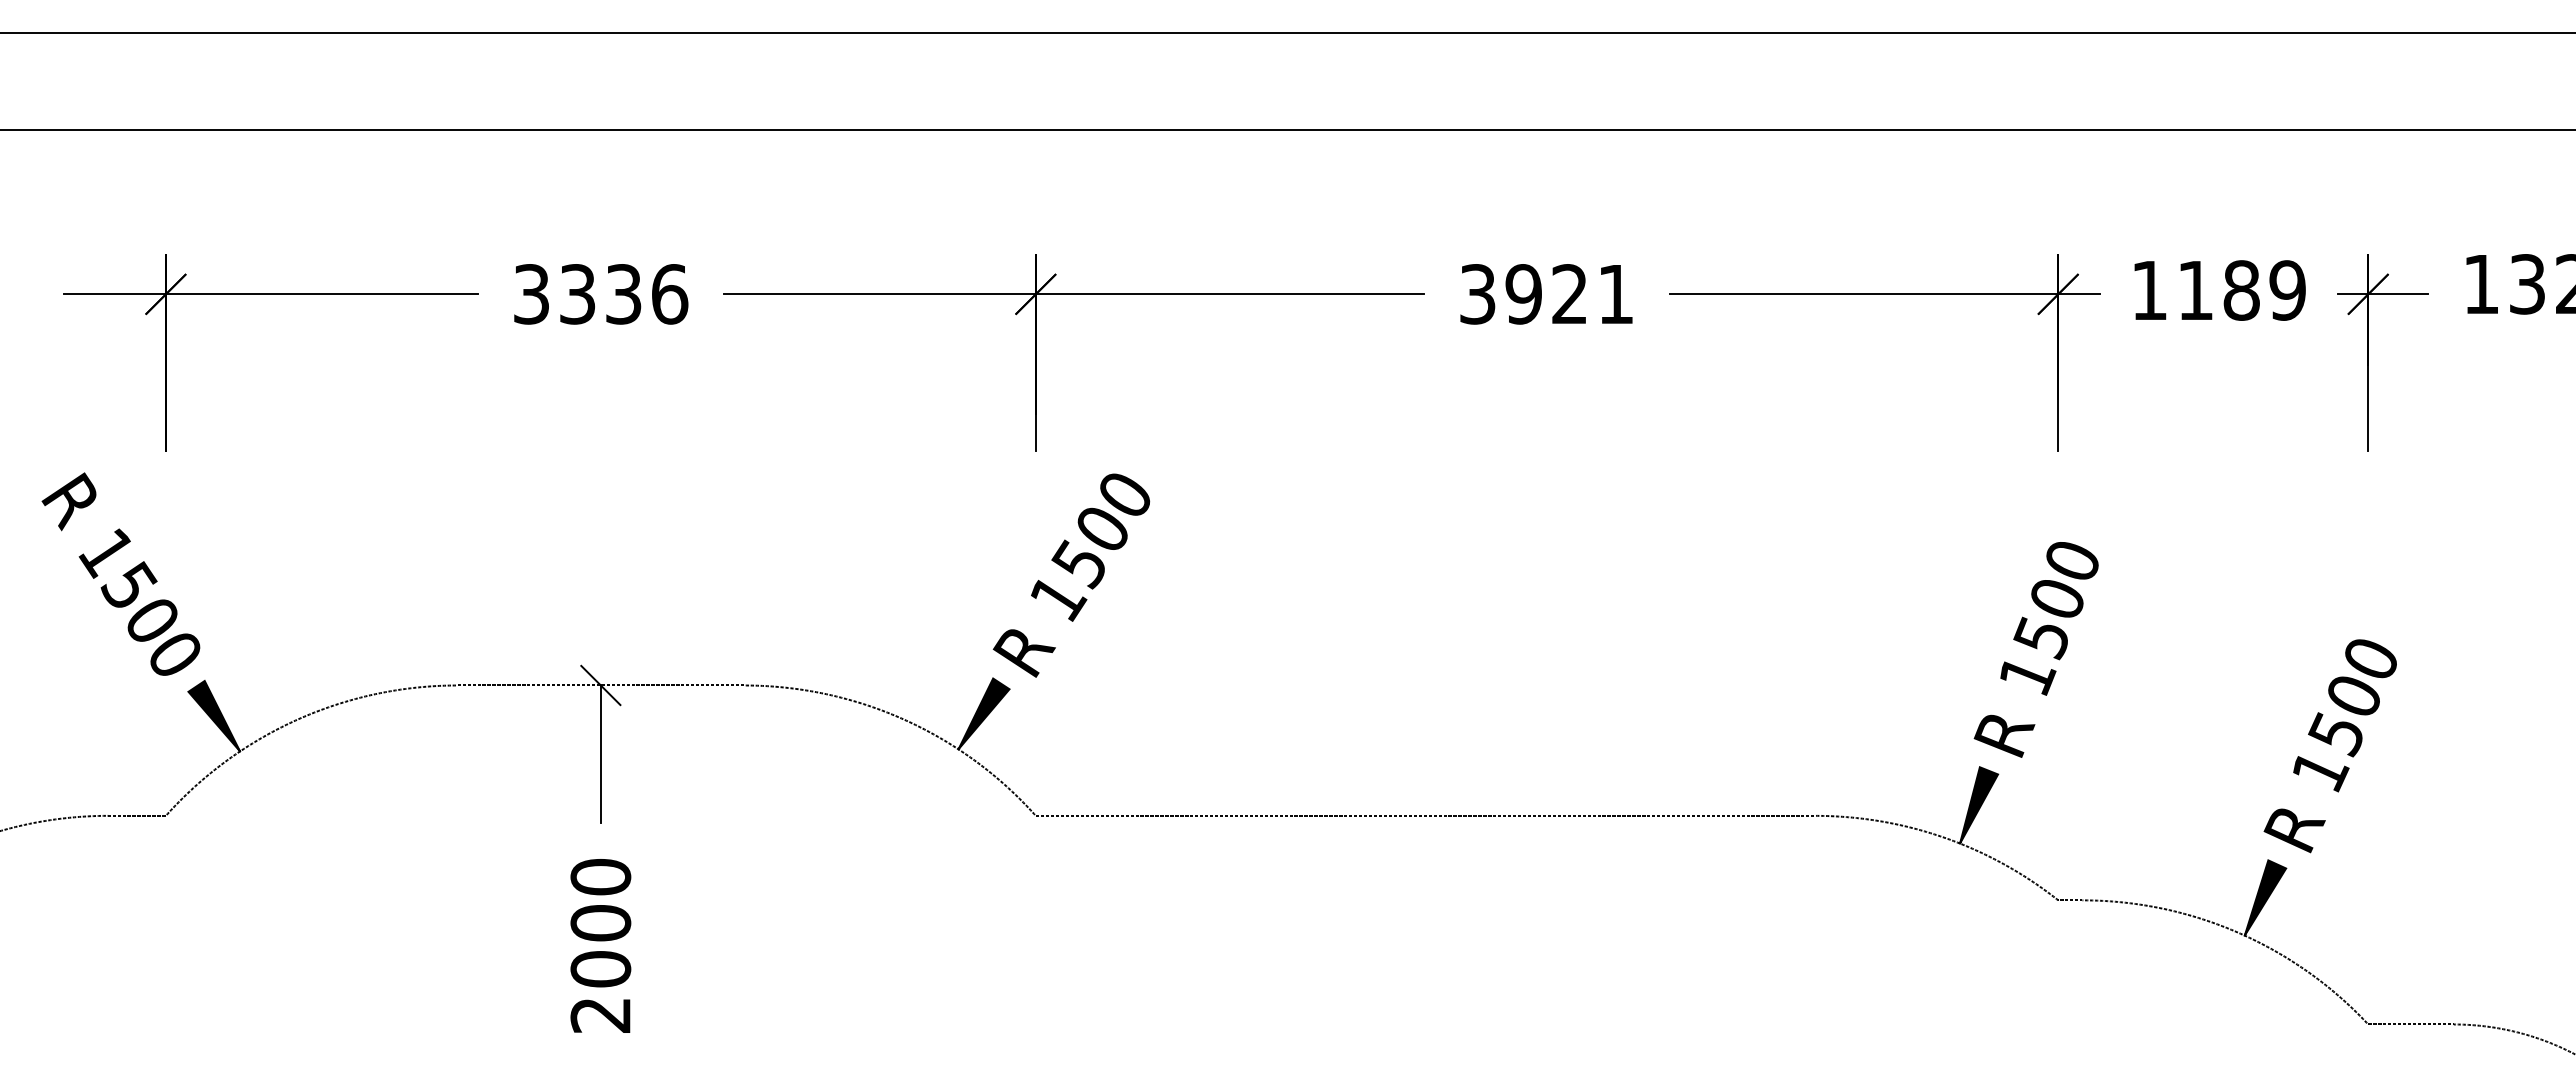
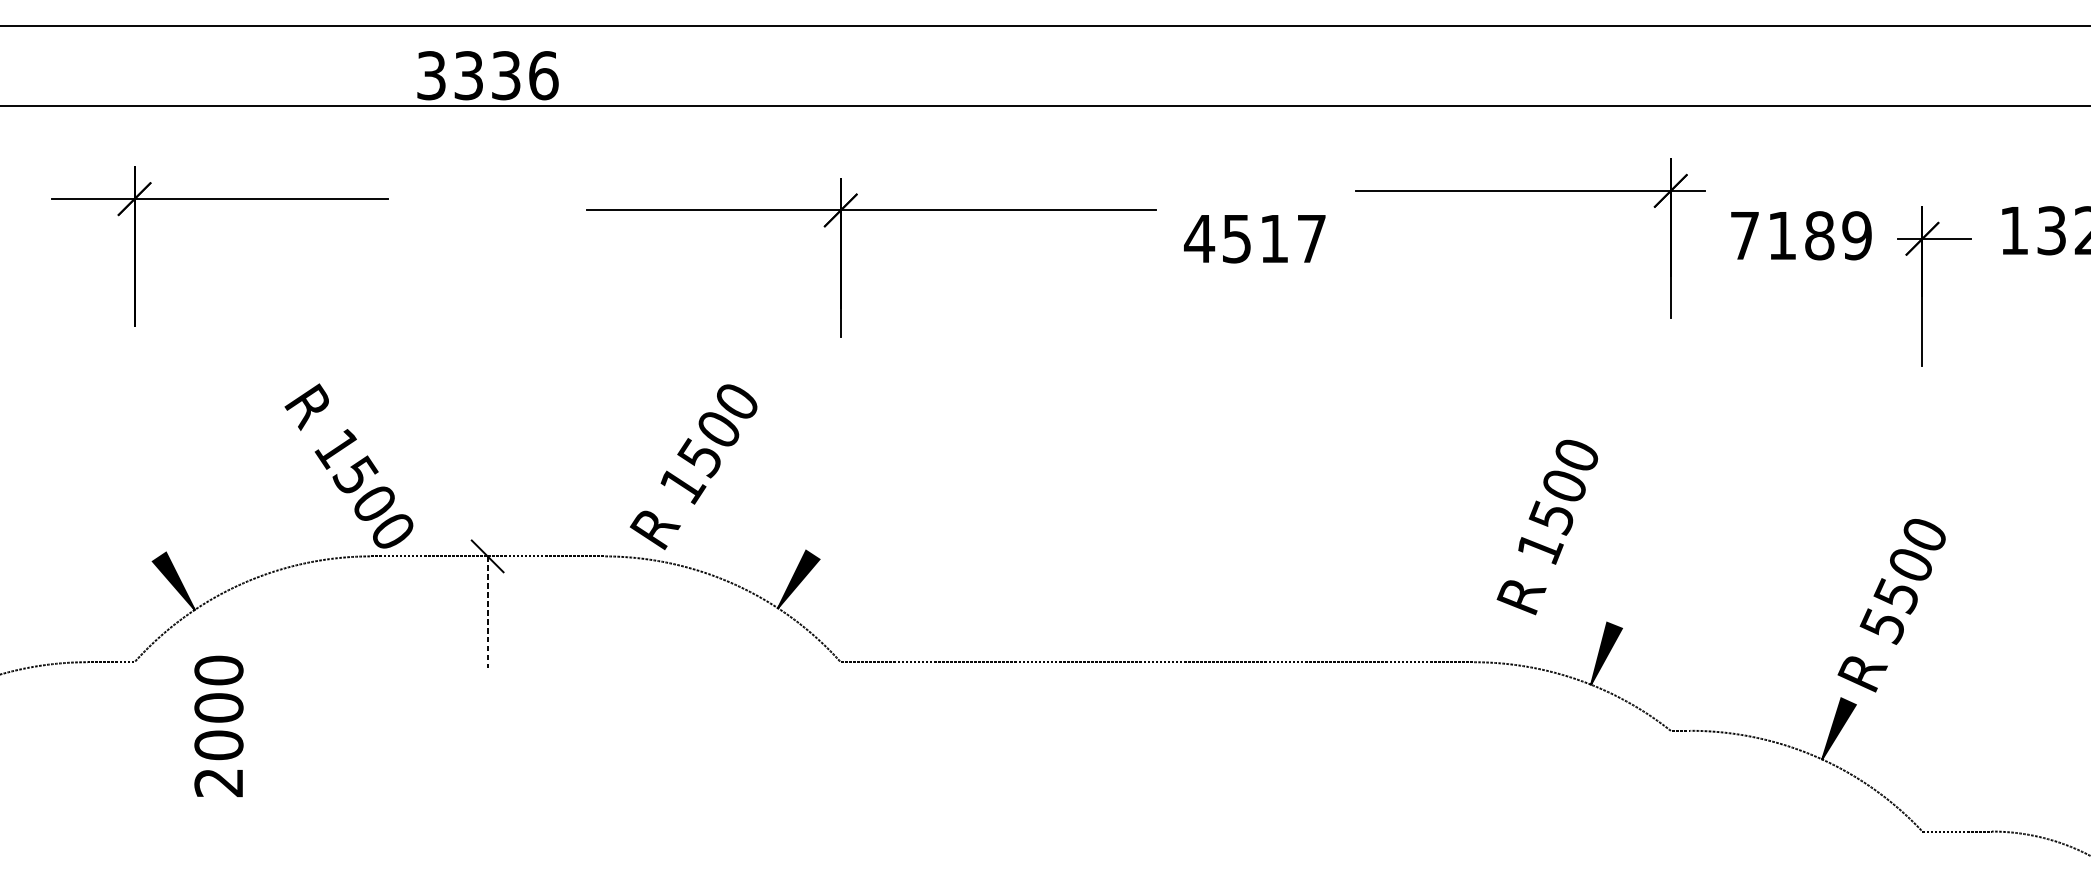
text: (2149, 290) -> (1744, 235), 1189 -> 7189
part: (270, 294) -> (219, 199), moved
text: (601, 294) -> (488, 75), moved
text: (1545, 294) -> (1254, 238), 3921 -> 4517
part: (1884, 294) -> (1529, 191), moved
part: (1036, 352) -> (841, 257), moved
text: (120, 573) -> (348, 465), moved
text: (1071, 575) -> (693, 467), moved
text: (2035, 649) -> (1546, 527), moved
line: (600, 754) -> (487, 612), solid -> dashed
text: (2320, 771) -> (1883, 626), 1500 -> 5500
text: (600, 945) -> (218, 726), moved

